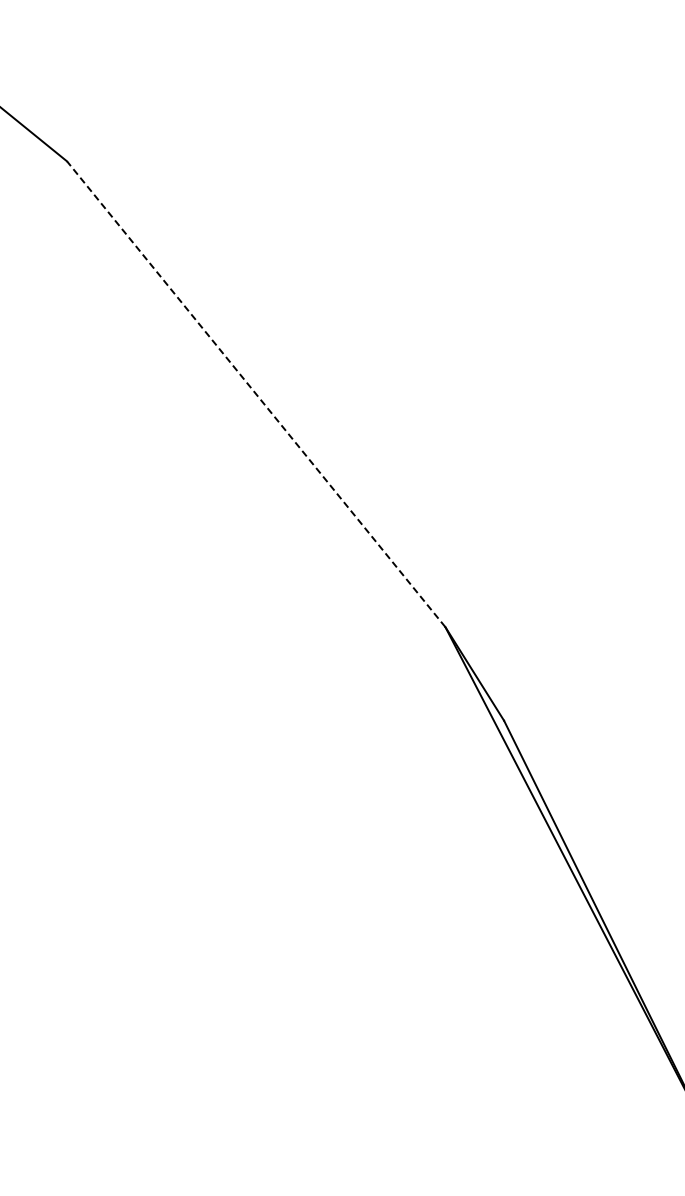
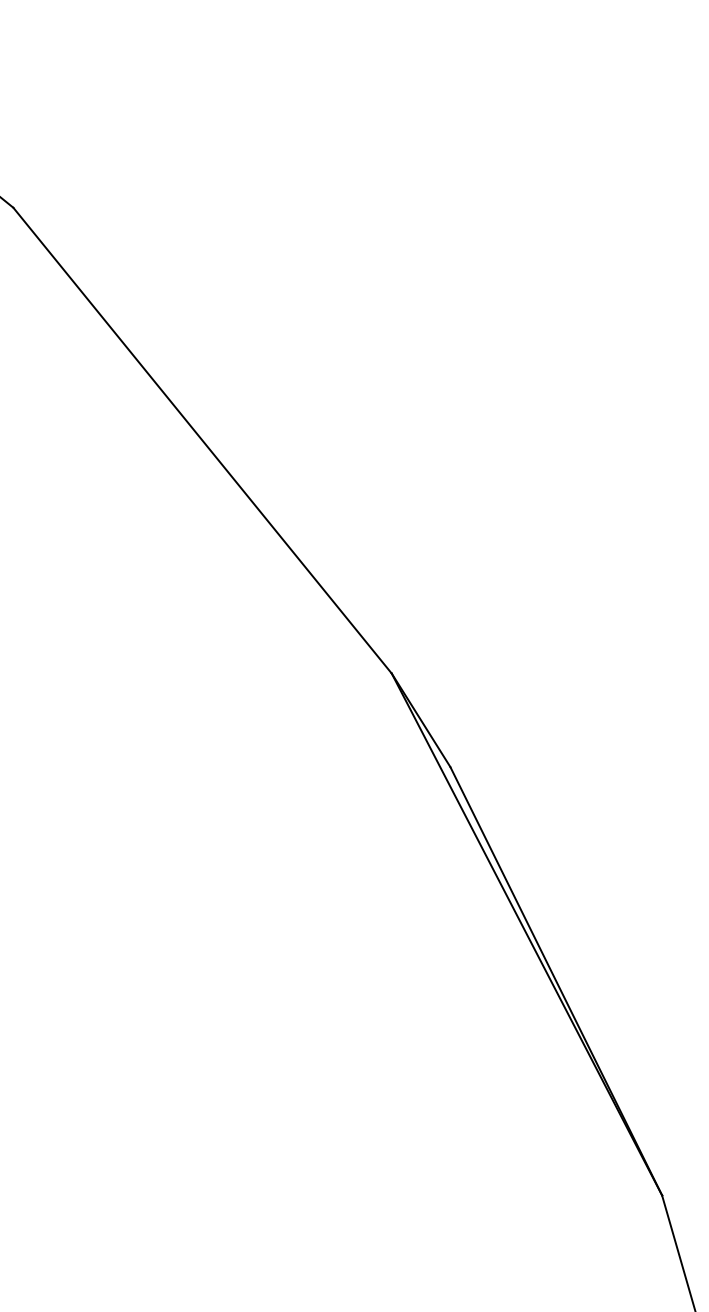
line: (256, 394) -> (202, 440), dashed -> solid

